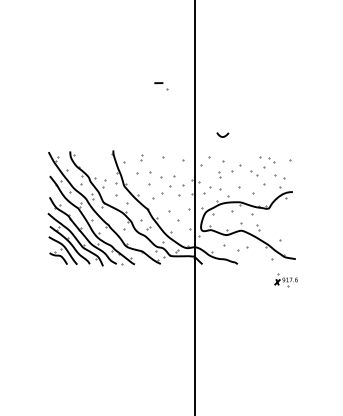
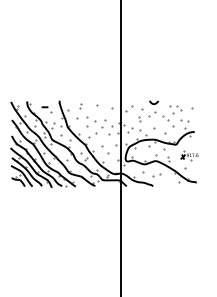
part: (161, 86) -> (46, 109), moved
curve: (221, 135) -> (153, 103), moved
part: (285, 280) -> (189, 155), moved

